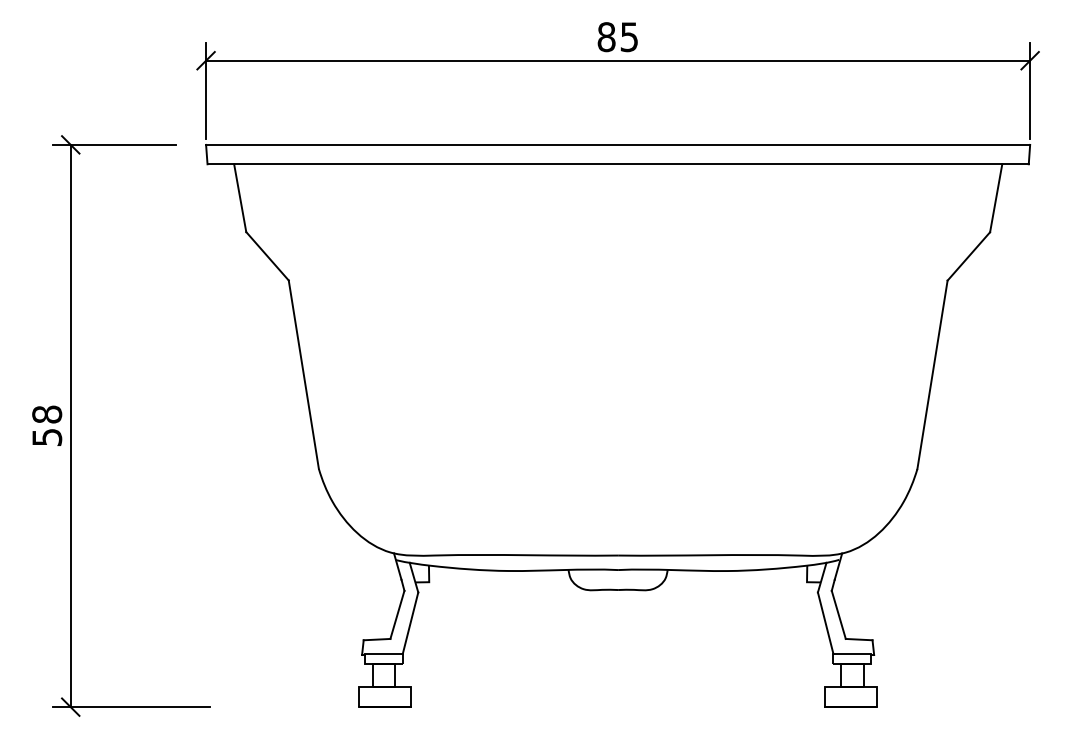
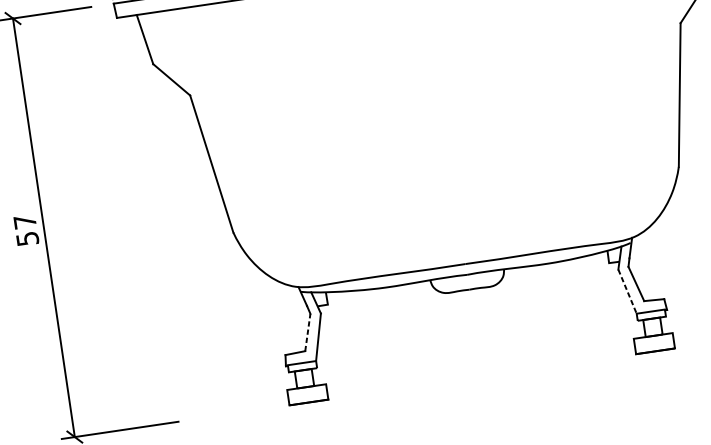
text: (47, 414) -> (25, 221), 58 -> 57
line: (397, 614) -> (307, 332), solid -> dashed
line: (825, 623) -> (627, 291), solid -> dashed

